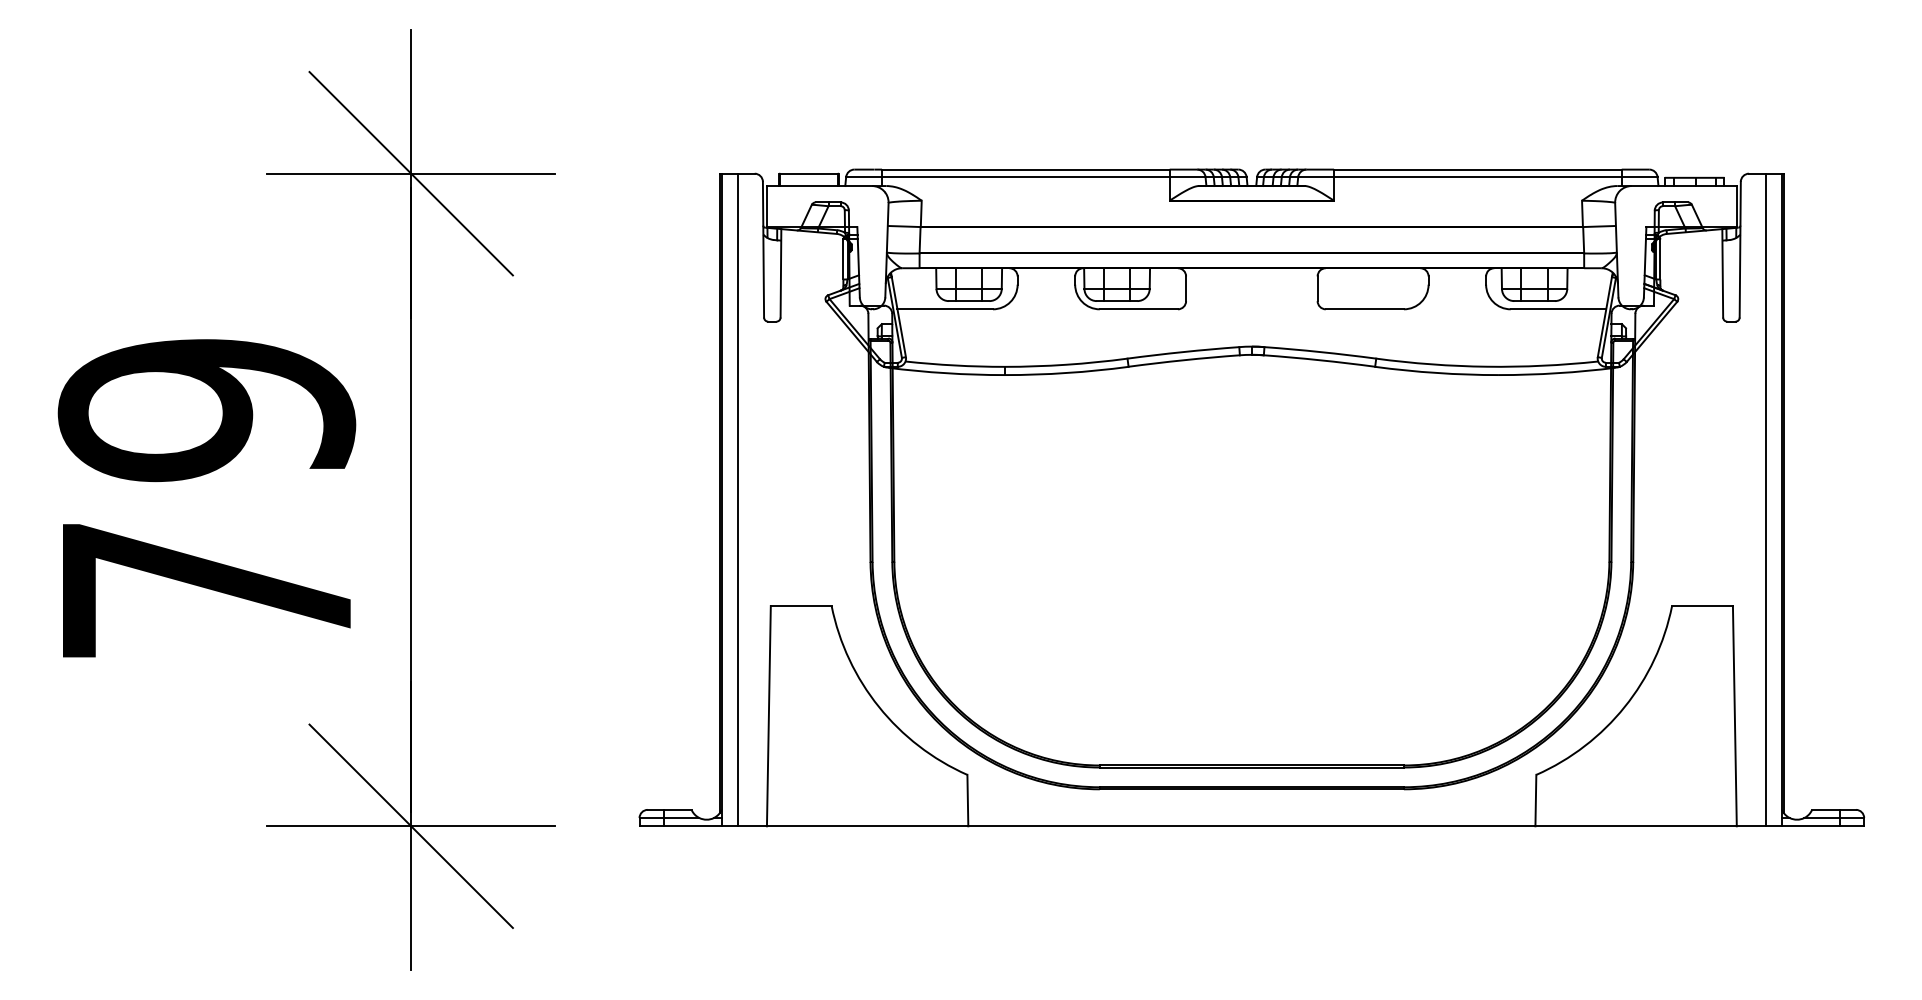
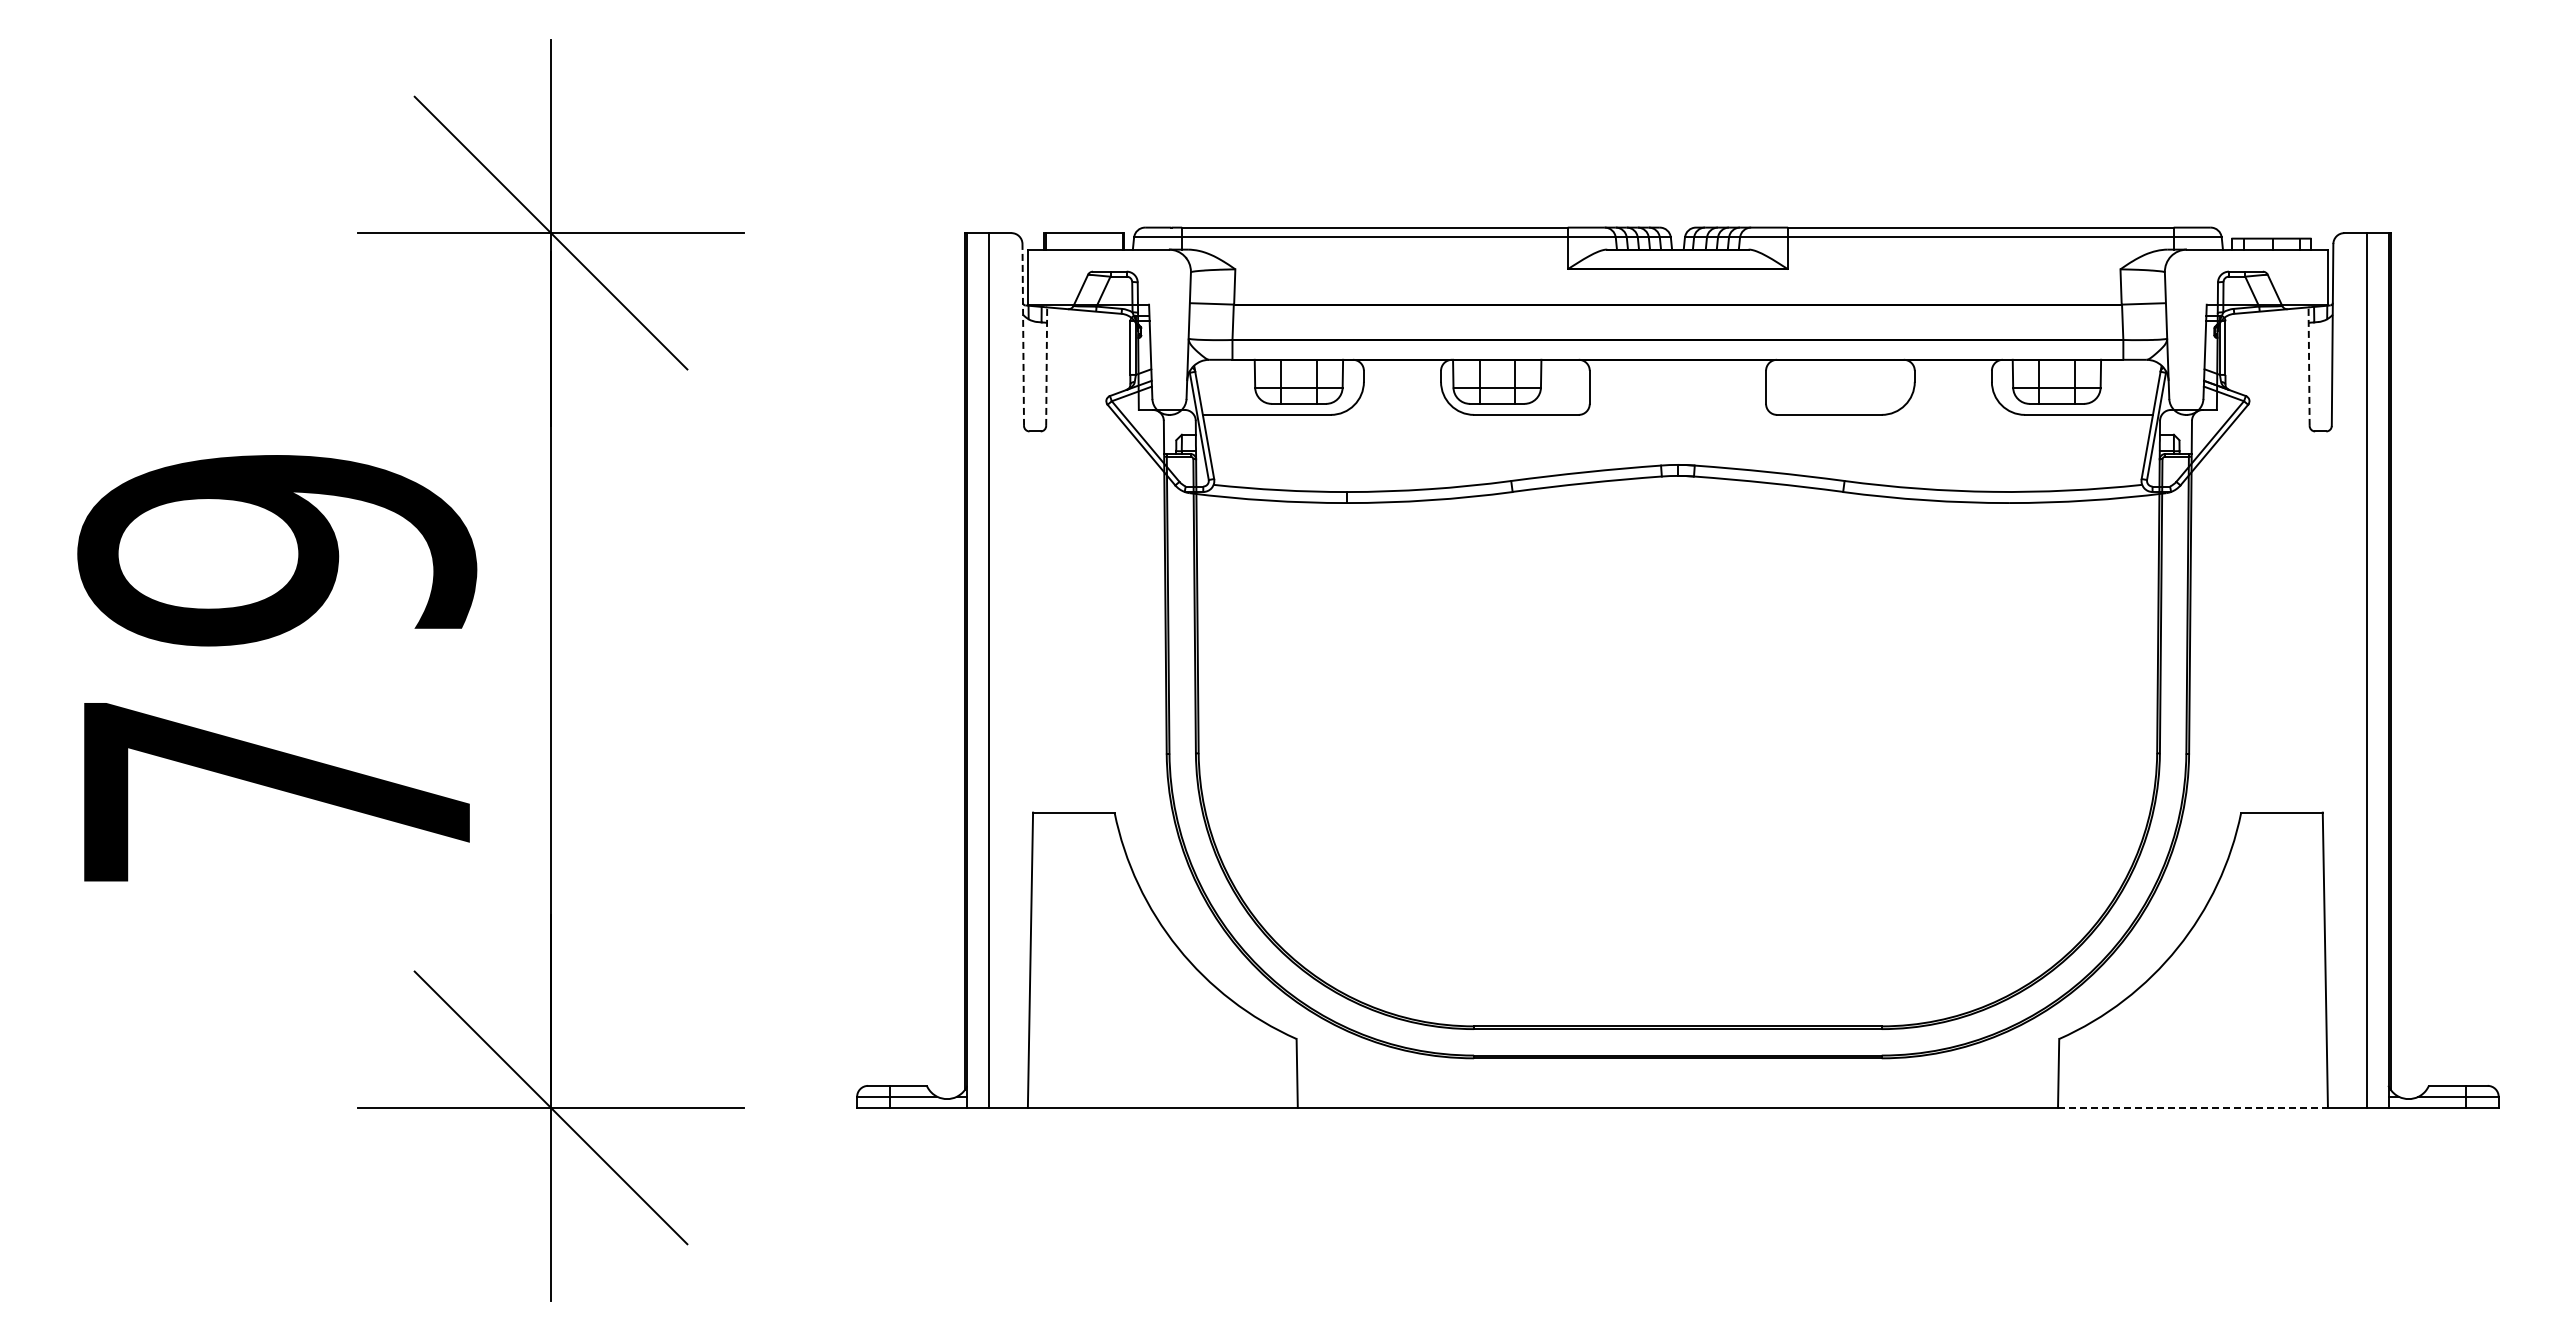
line: (763, 249) -> (1023, 334), solid -> dashed
line: (780, 273) -> (1046, 366), solid -> dashed
line: (1723, 273) -> (2309, 366), solid -> dashed
line: (1635, 826) -> (2192, 1107), solid -> dashed

